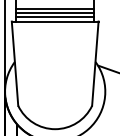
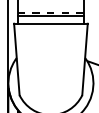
line: (54, 8) -> (50, 12), solid -> dashed
line: (54, 16) -> (50, 19), removed

